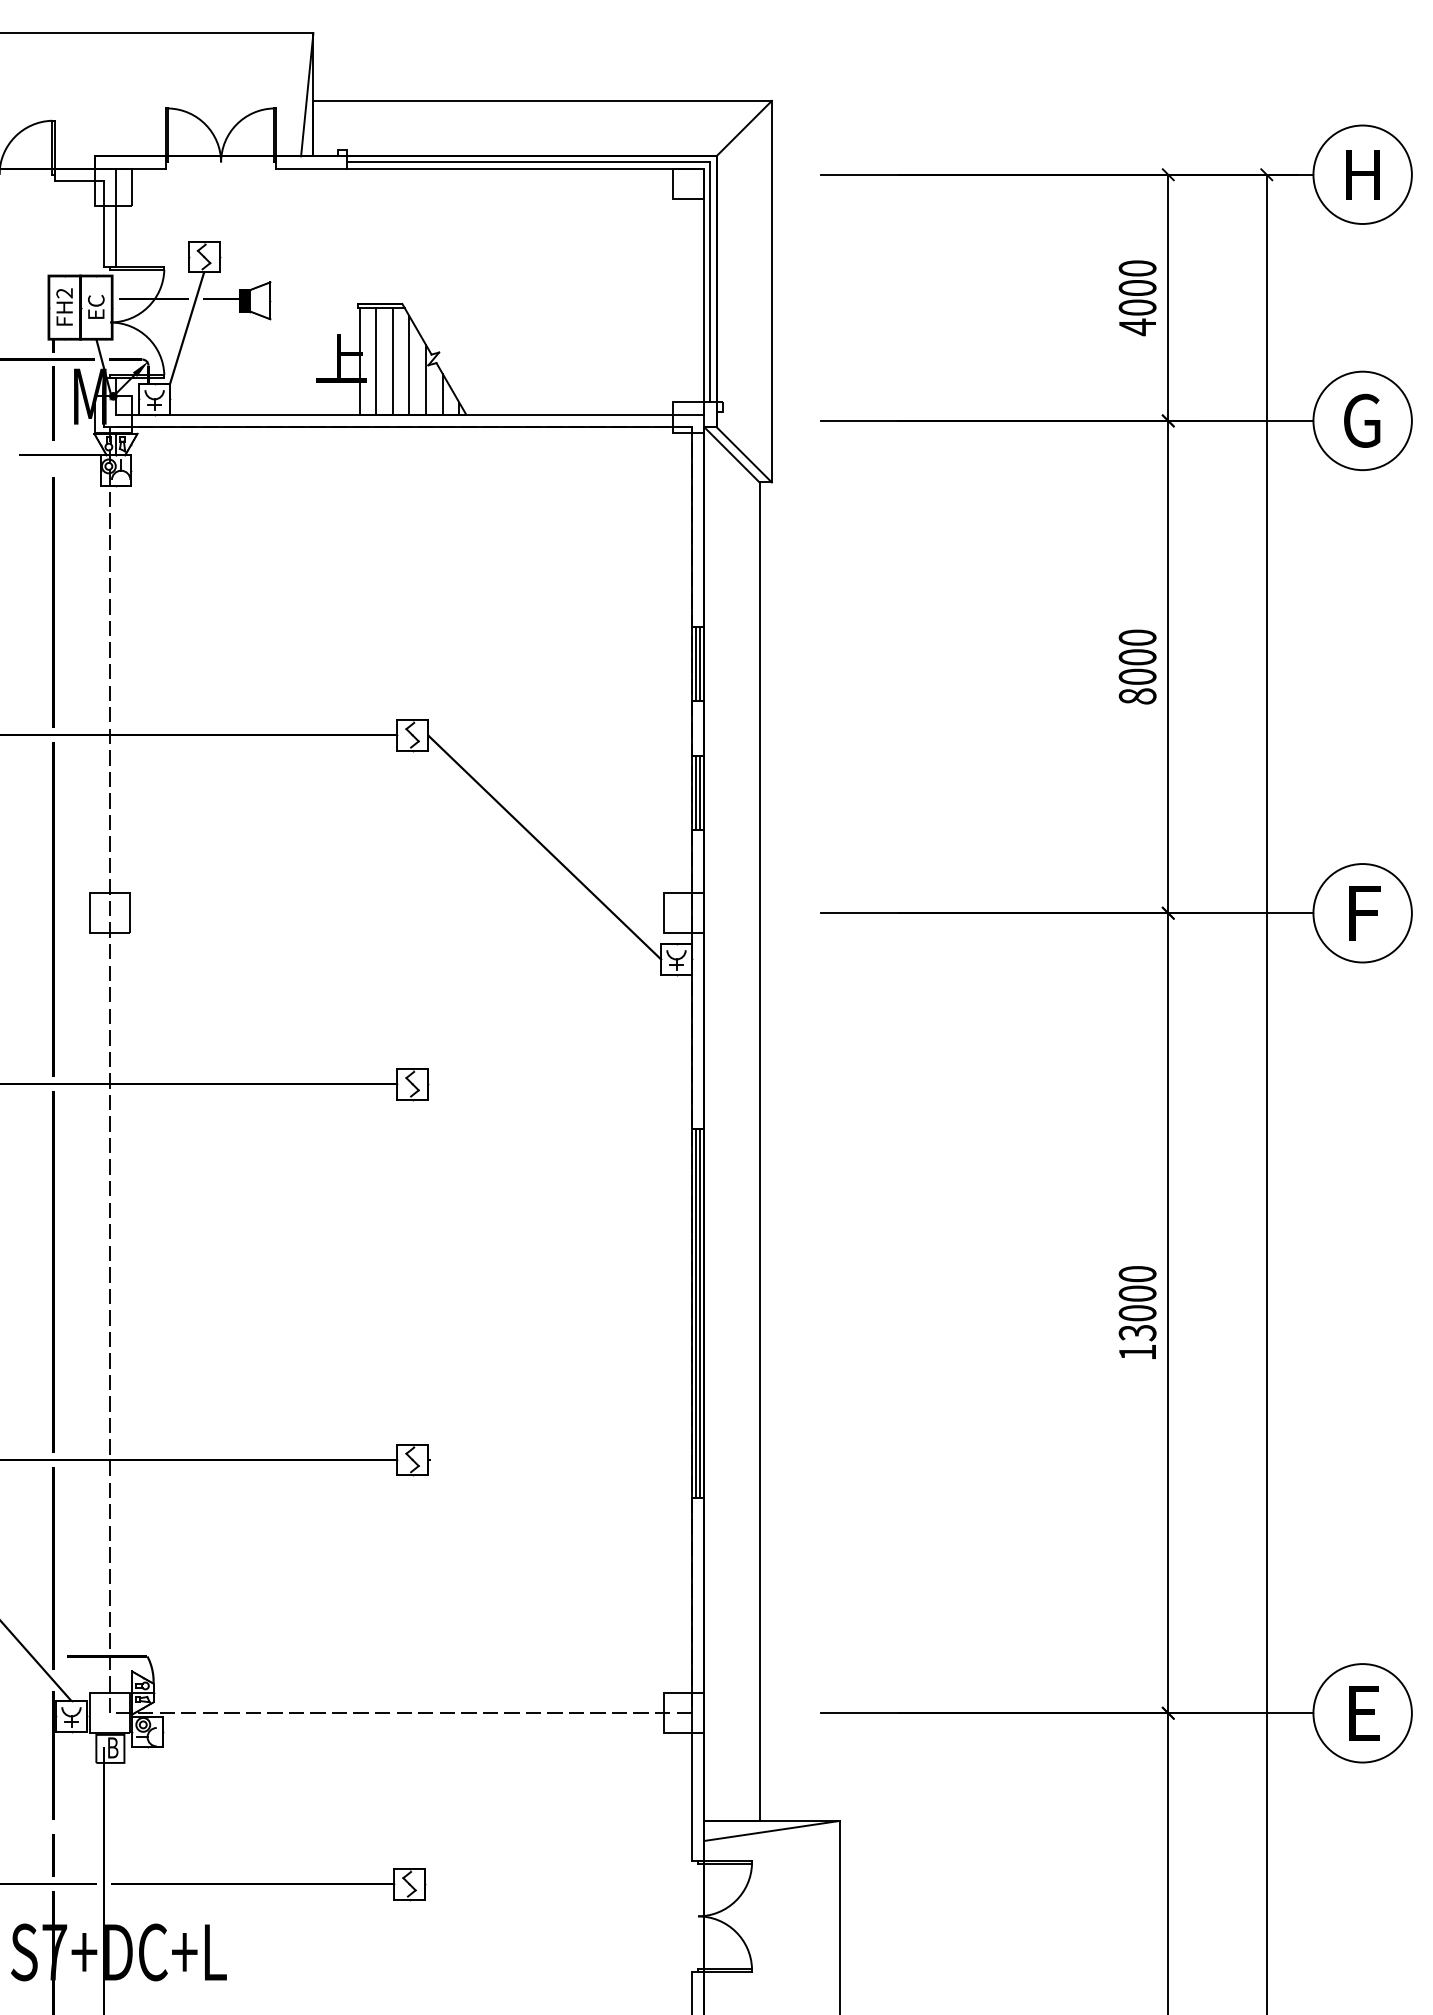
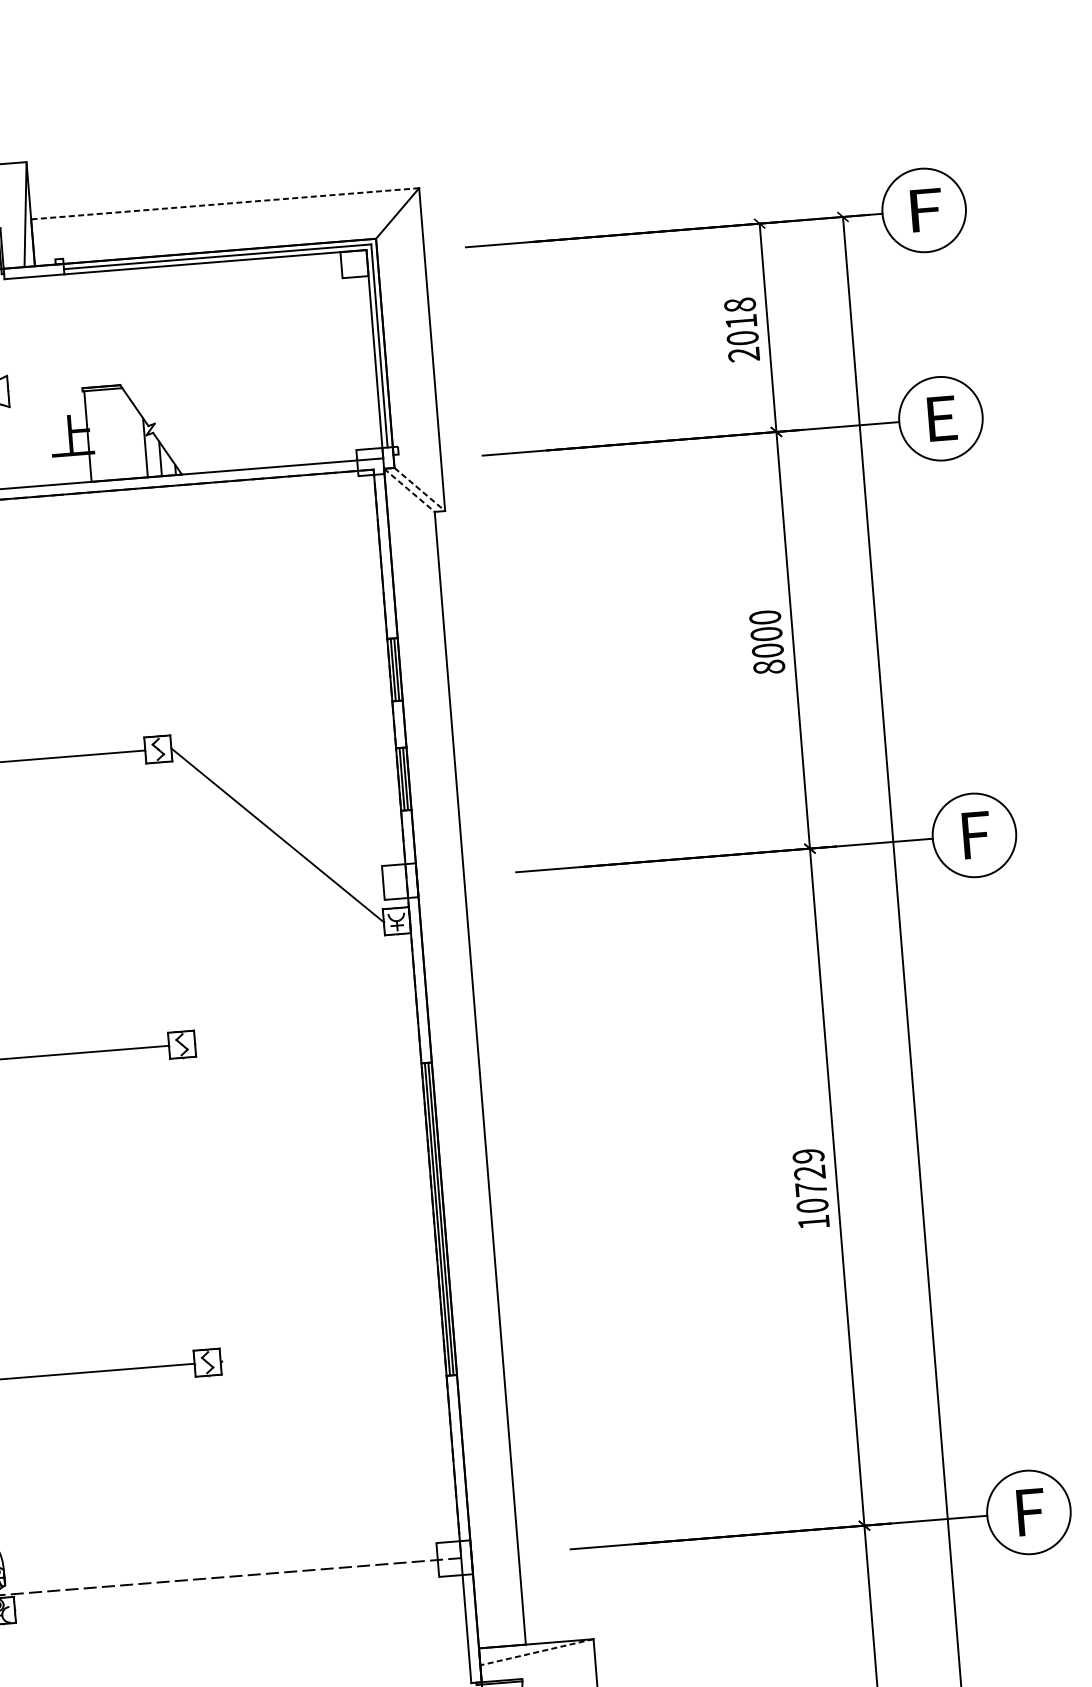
line: (542, 100) -> (225, 203), solid -> dashed
text: (1364, 174) -> (925, 210), H -> F
text: (1137, 298) -> (742, 330), 4000 -> 2018
line: (376, 360) -> (102, 434), removed
line: (392, 360) -> (115, 433), removed
line: (409, 365) -> (130, 436), removed
text: (1362, 420) -> (940, 418), G -> E
line: (732, 455) -> (409, 490), solid -> dashed
line: (744, 455) -> (420, 490), solid -> dashed
text: (1137, 1303) -> (810, 1180), 13000 -> 10729
text: (1368, 1713) -> (1033, 1512), E -> F
line: (771, 1831) -> (536, 1652), solid -> dashed

